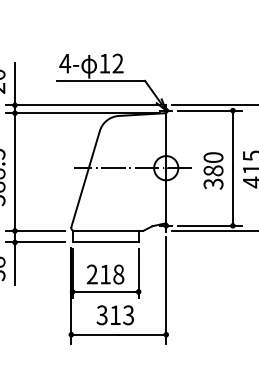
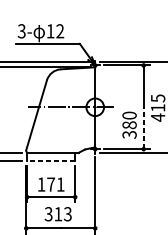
text: (65, 63) -> (22, 31), 4- -> 3-
text: (213, 170) -> (129, 124), moved
line: (232, 196) -> (143, 127), solid -> dashed
line: (105, 242) -> (51, 161), solid -> dashed
text: (105, 274) -> (51, 184), 218 -> 171

